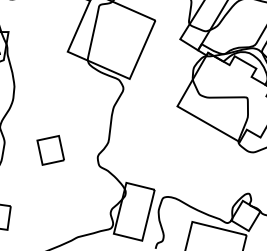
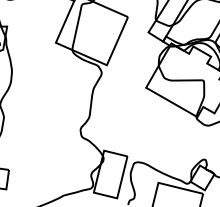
part: (50, 150) -> (41, 124), removed

